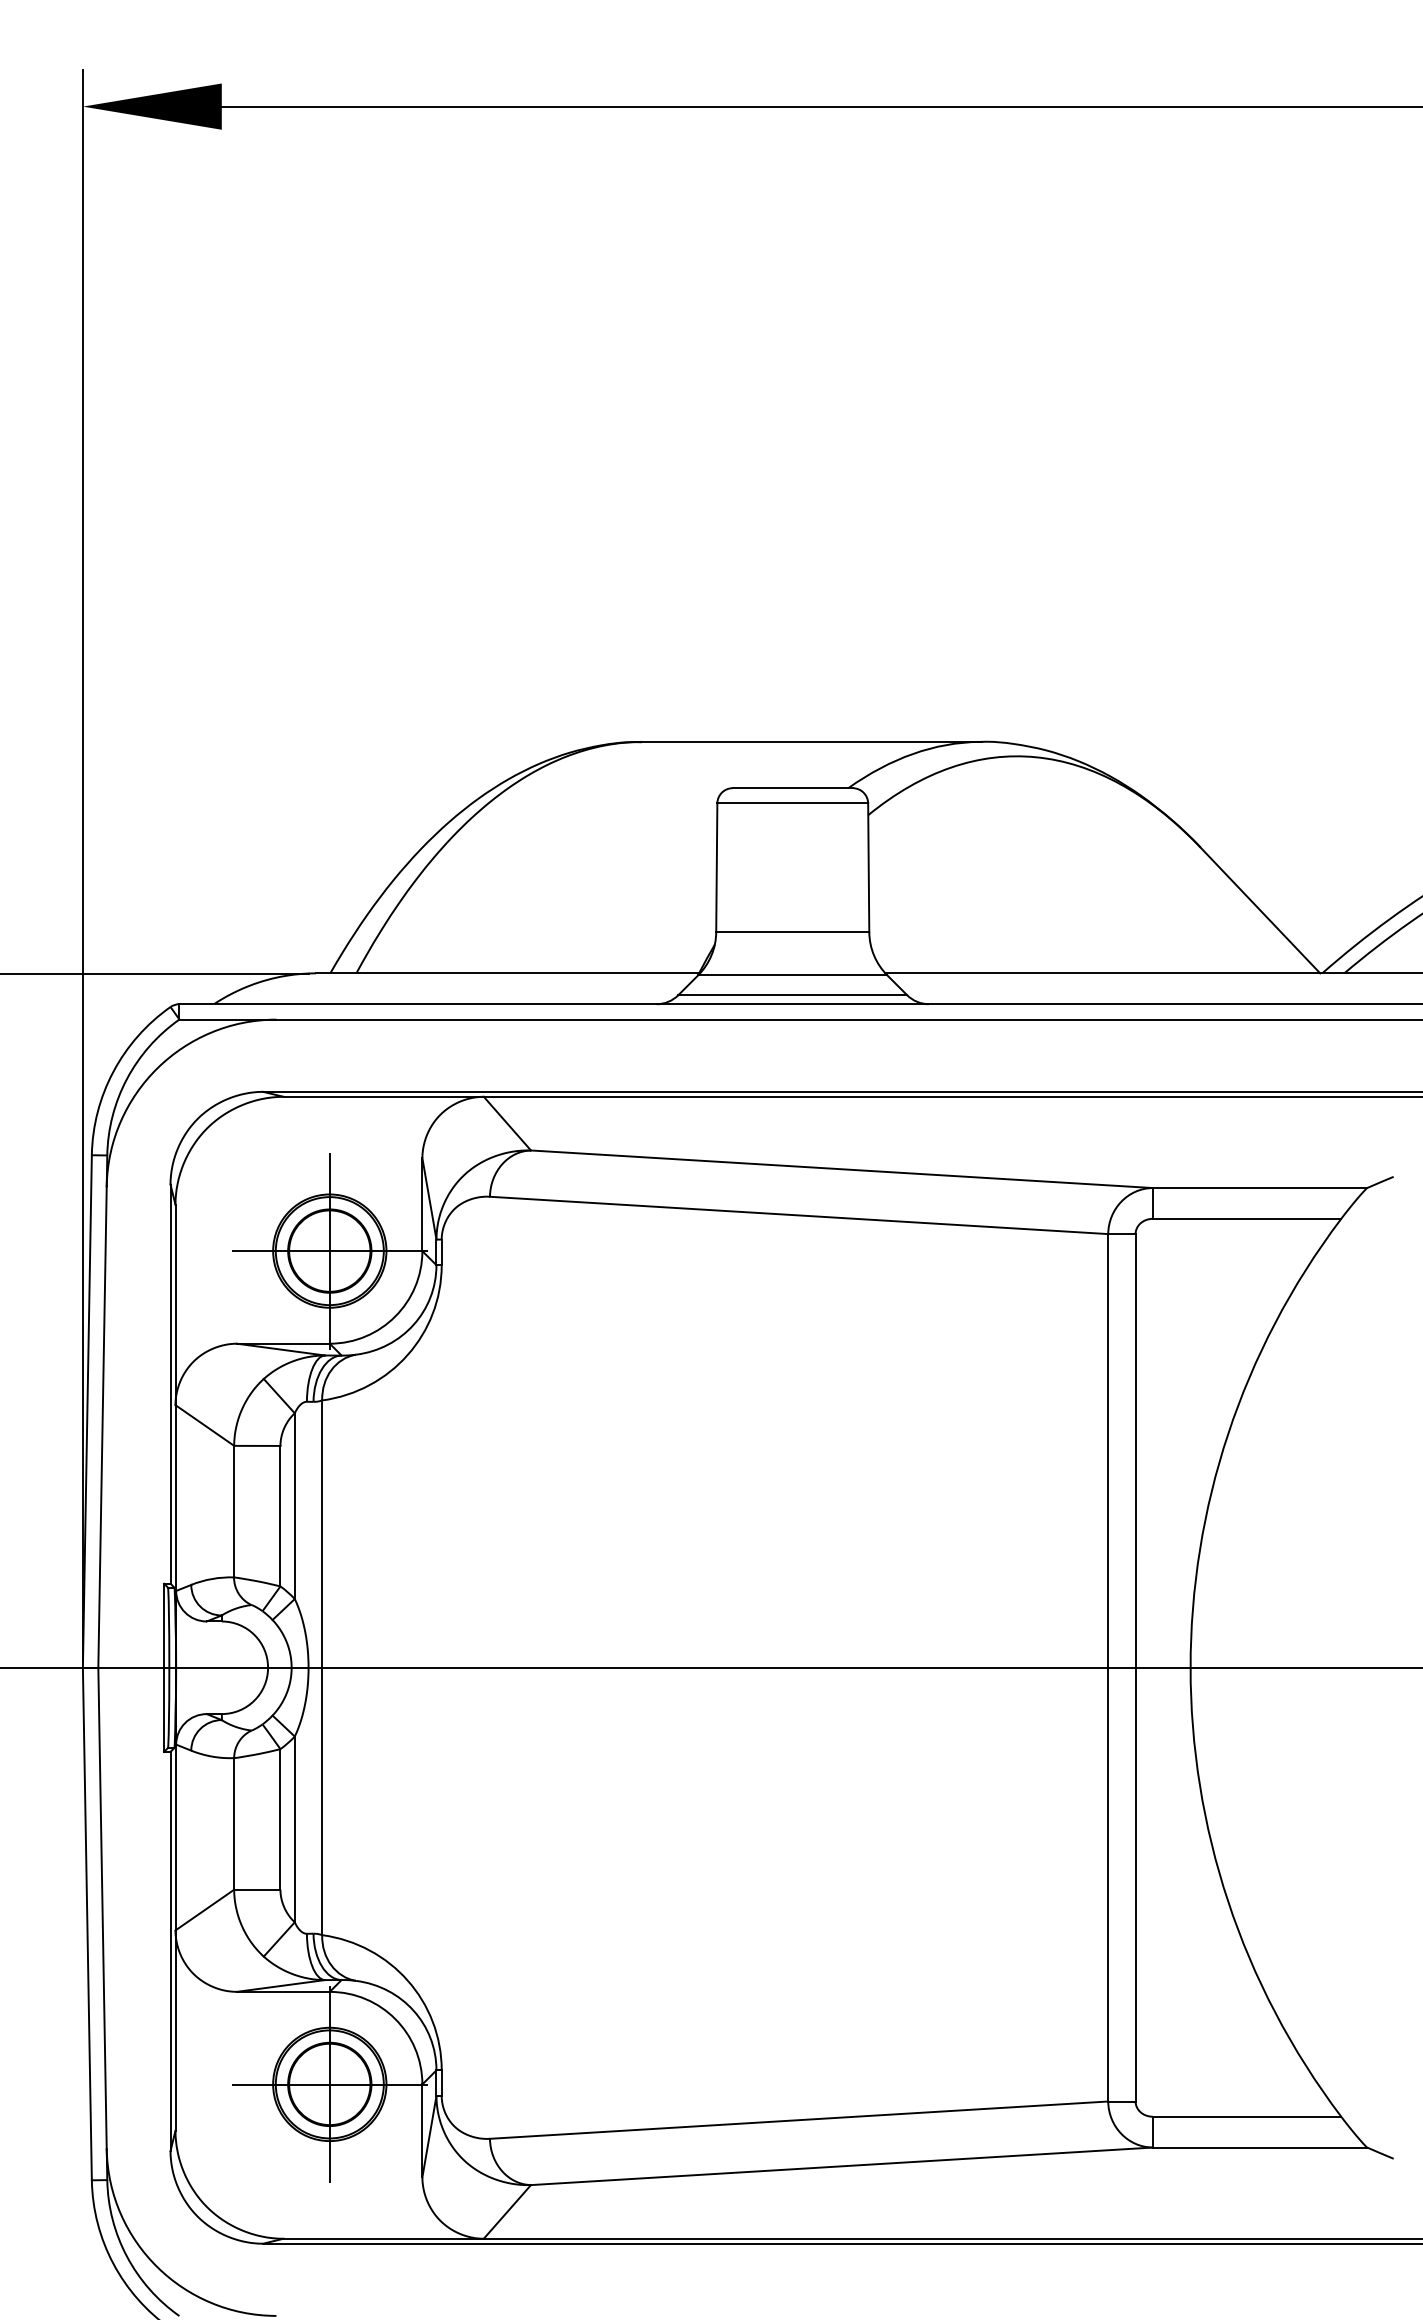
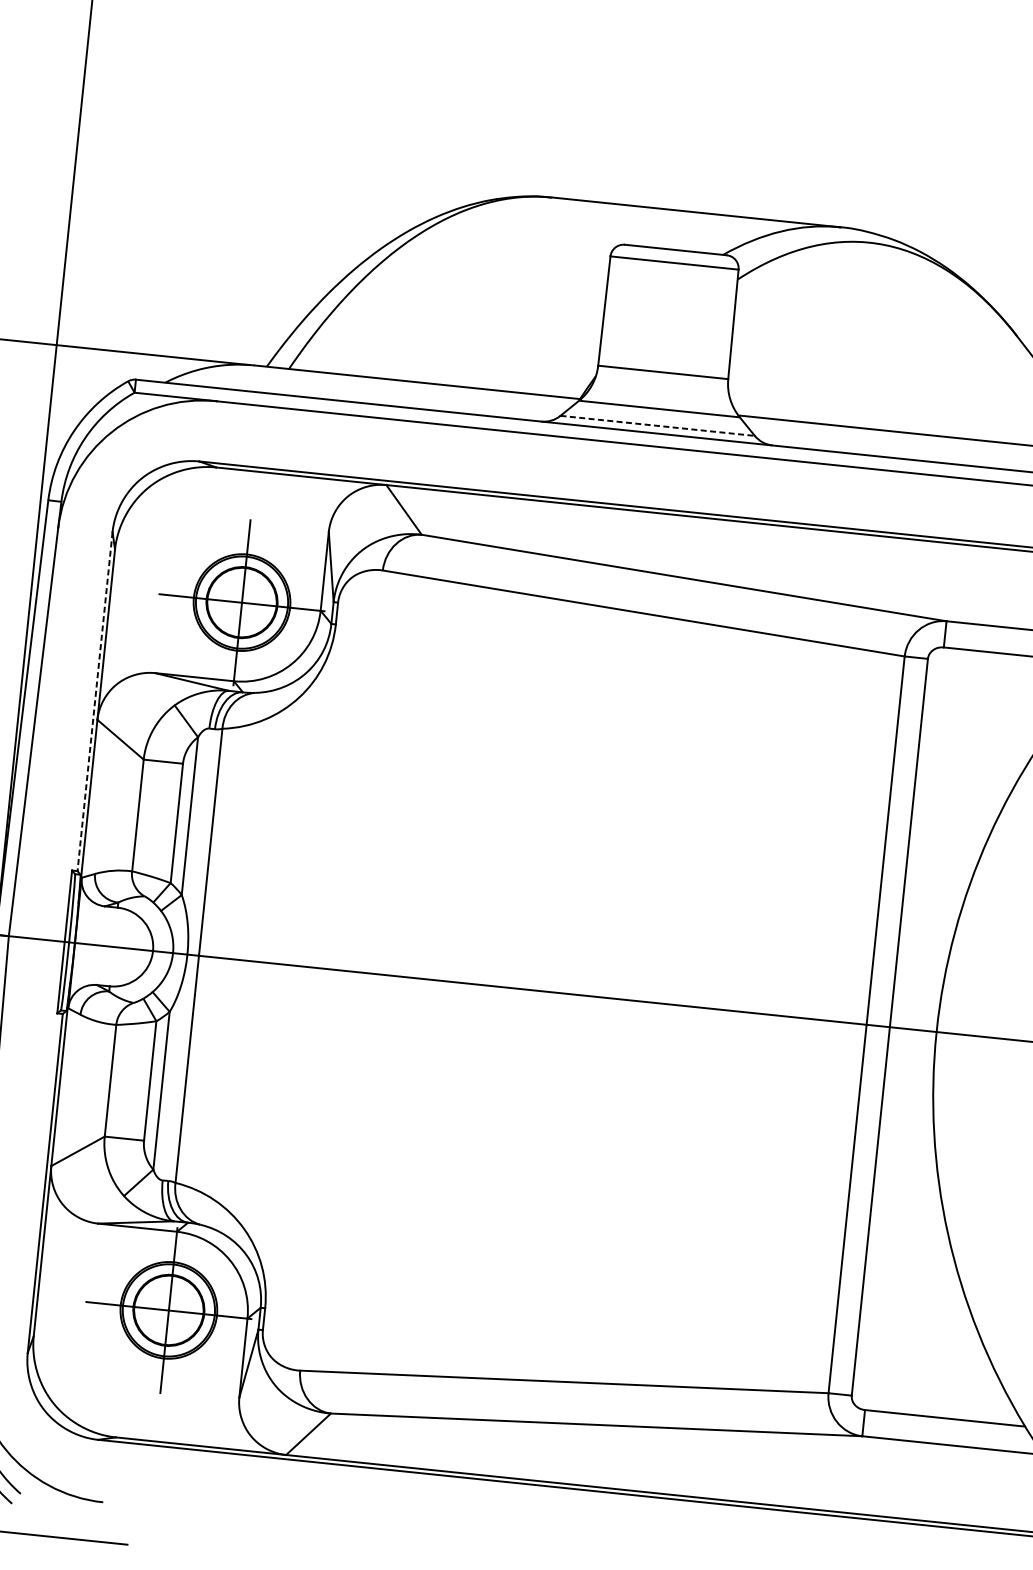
line: (793, 995) -> (658, 426), solid -> dashed
line: (170, 1384) -> (95, 701), solid -> dashed

